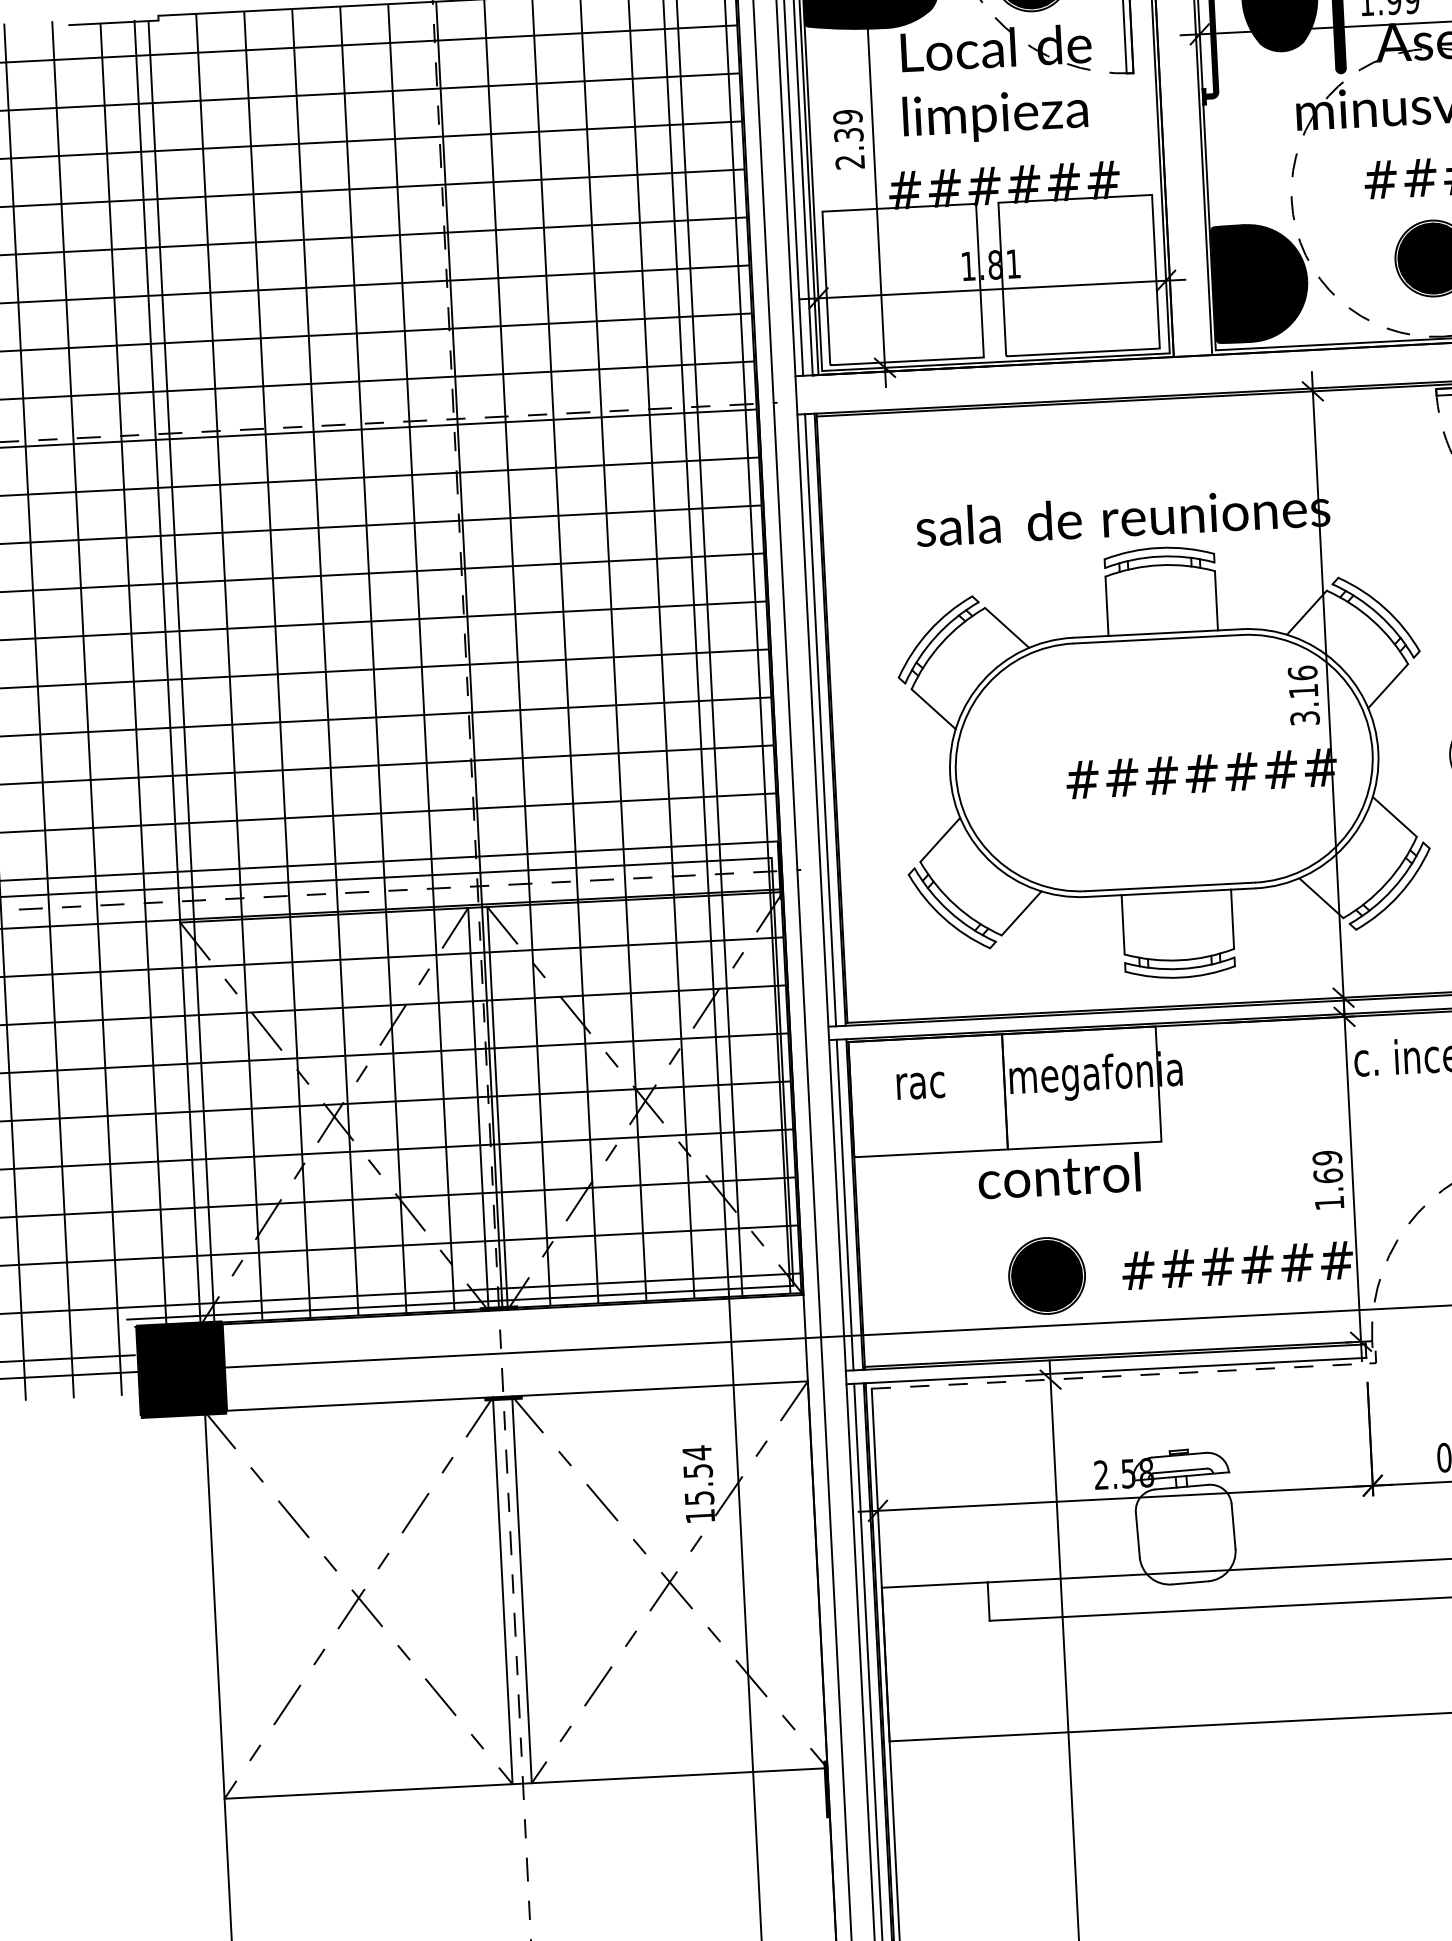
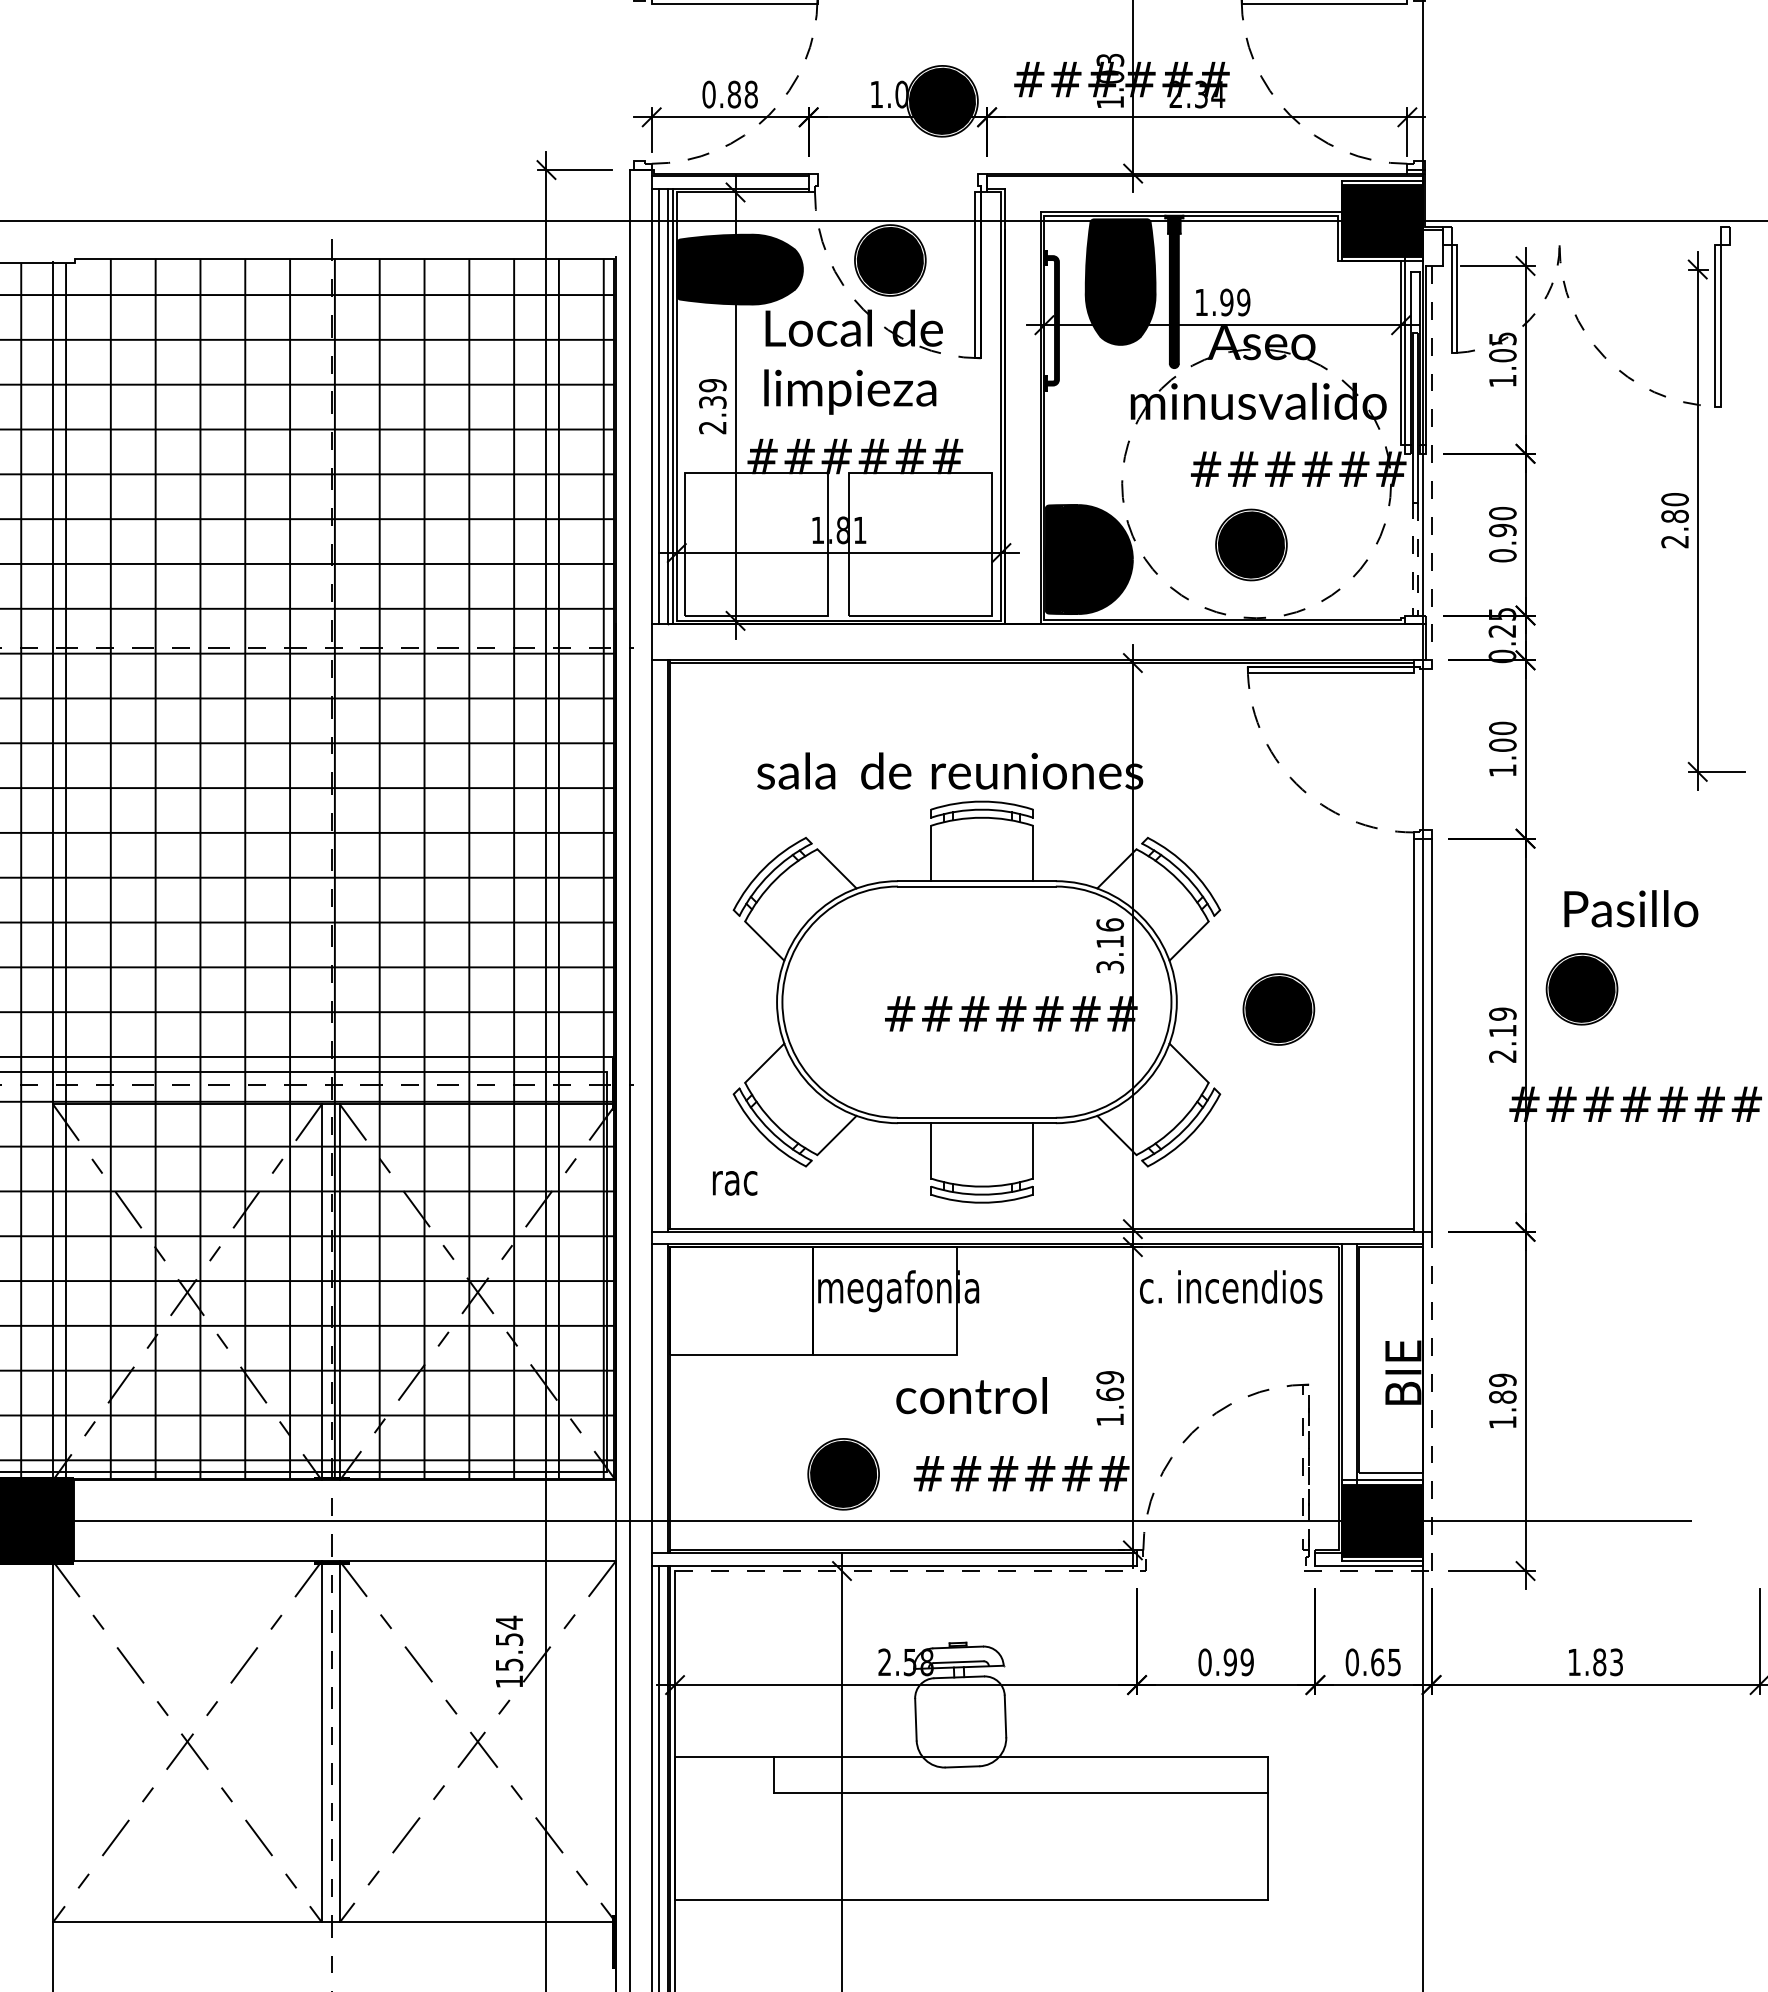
line: (820, 719) -> (658, 945), removed
text: (921, 1086) -> (735, 1183), moved
text: (1059, 1175) -> (971, 1395), moved
line: (844, 1204) -> (658, 1398), removed

